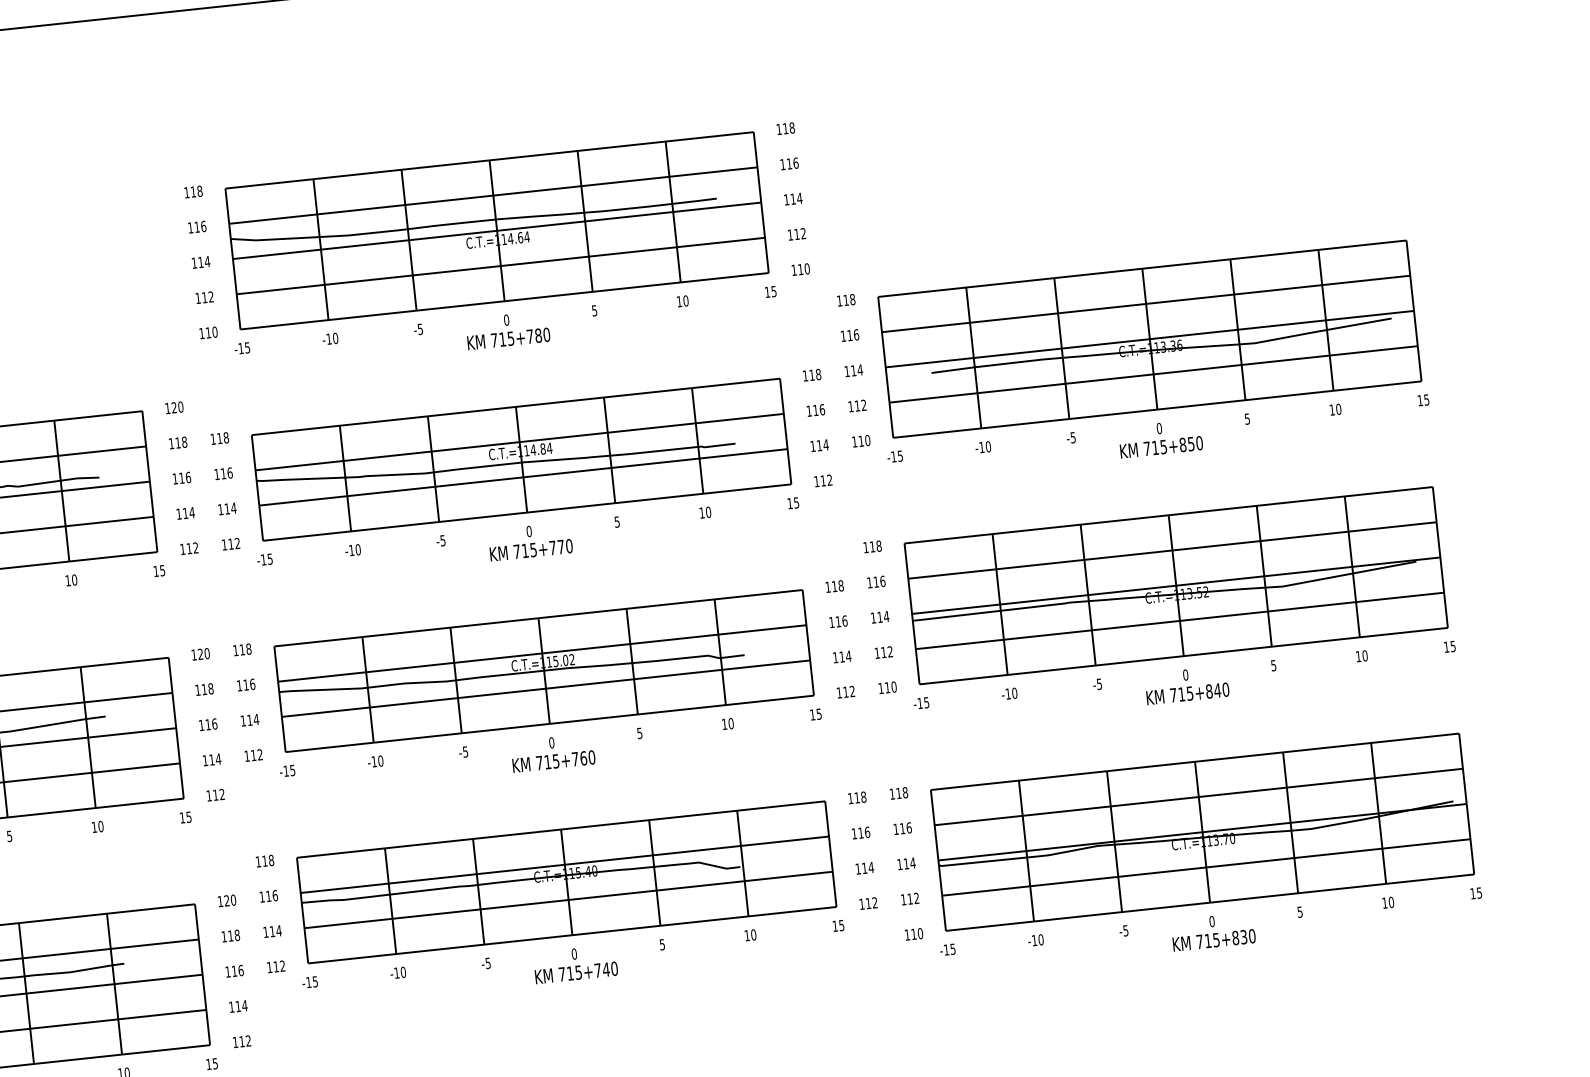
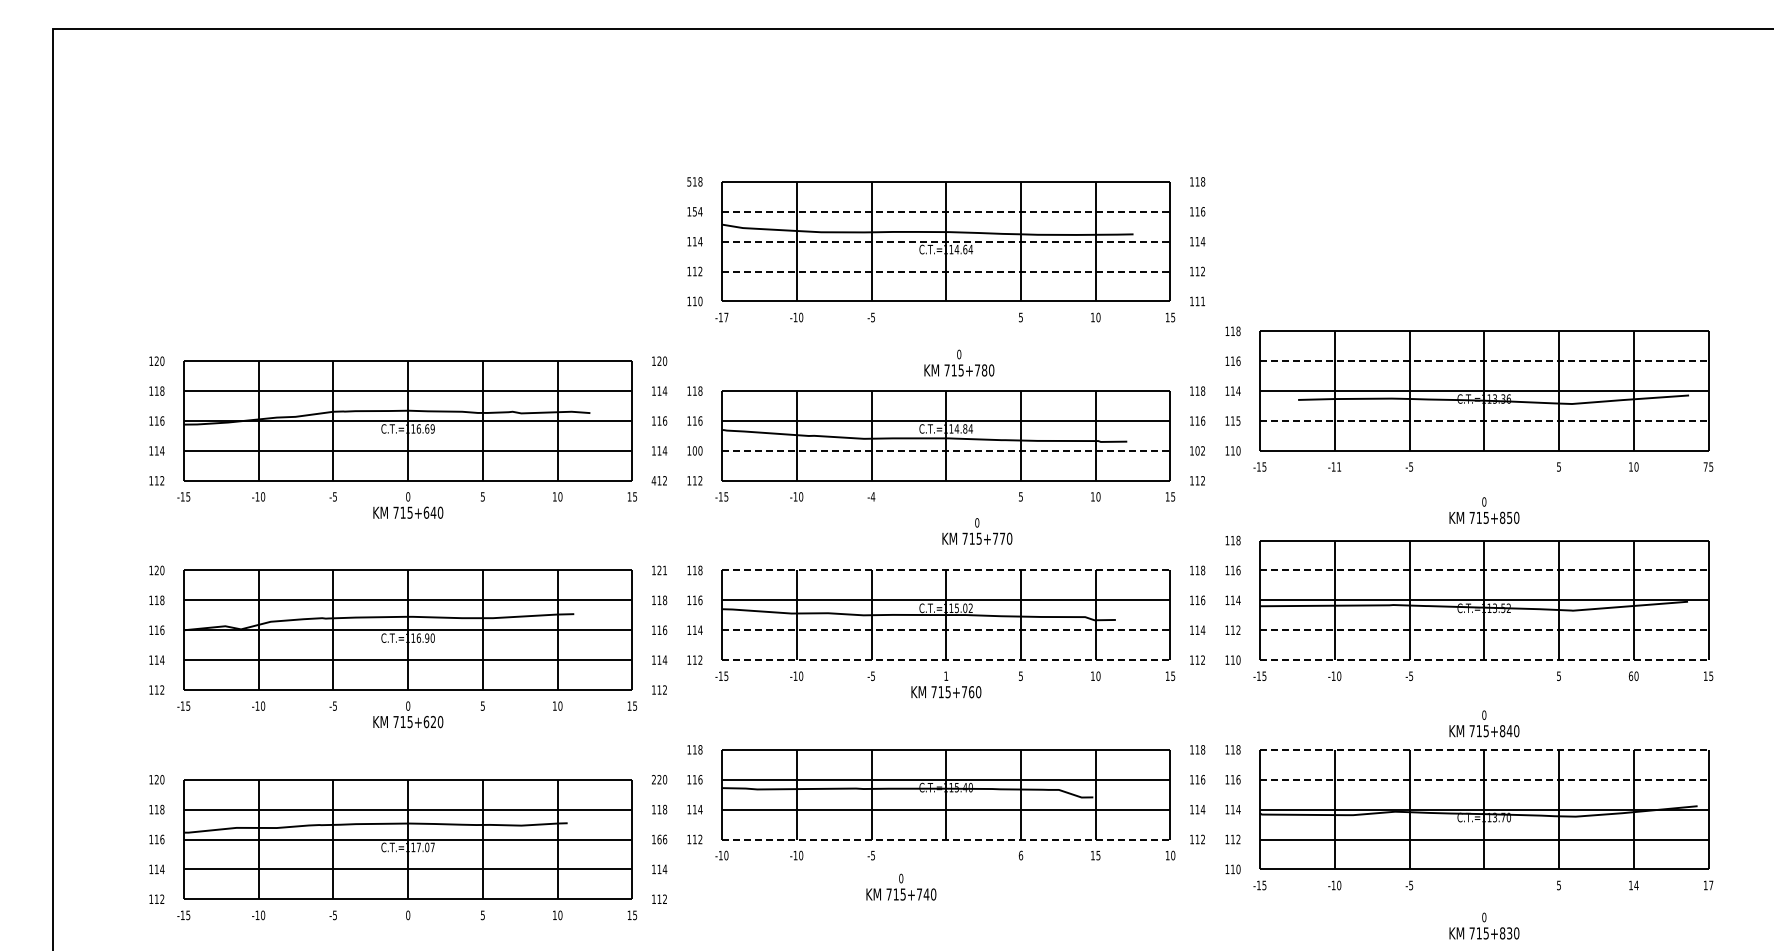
text: (187, 192) -> (689, 181), 118 -> 518
line: (493, 195) -> (946, 211), solid -> dashed
text: (200, 226) -> (697, 211), 116 -> 154
line: (497, 230) -> (946, 241), solid -> dashed
line: (501, 265) -> (946, 271), solid -> dashed
text: (807, 268) -> (1203, 301), 110 -> 111
line: (1146, 304) -> (1484, 361), solid -> dashed
text: (507, 329) -> (959, 362), moved
text: (247, 347) -> (726, 317), -15 -> -17
line: (1153, 374) -> (1484, 421), solid -> dashed
text: (1419, 400) -> (1705, 466), 15 -> 75
text: (863, 404) -> (1238, 420), 112 -> 115
text: (1160, 438) -> (1484, 510), moved
text: (183, 441) -> (664, 390), 118 -> 114
text: (822, 444) -> (1200, 450), 114 -> 102
text: (988, 446) -> (1339, 466), -10 -> -11
line: (523, 476) -> (946, 450), solid -> dashed
text: (230, 508) -> (697, 450), 114 -> 100
text: (442, 540) -> (872, 496), -5 -> -4
text: (530, 541) -> (977, 531), moved
text: (182, 549) -> (653, 480), 112 -> 412
line: (1172, 550) -> (1484, 570), solid -> dashed
line: (538, 618) -> (946, 570), solid -> dashed
line: (1180, 621) -> (1484, 630), solid -> dashed
text: (207, 653) -> (665, 570), 120 -> 121
text: (1357, 655) -> (1630, 675), 10 -> 60
line: (1183, 656) -> (1484, 660), solid -> dashed
text: (1187, 684) -> (1484, 723), moved
line: (546, 688) -> (946, 630), solid -> dashed
line: (550, 724) -> (946, 660), solid -> dashed
text: (552, 741) -> (946, 675), 0 -> 1
line: (1195, 761) -> (1484, 749), solid -> dashed
line: (1198, 796) -> (1484, 779), solid -> dashed
text: (1479, 893) -> (1711, 885), 15 -> 17
text: (219, 901) -> (653, 779), 120 -> 220
text: (1391, 902) -> (1636, 885), 10 -> 14
text: (842, 925) -> (1173, 855), 15 -> 10
text: (1213, 931) -> (1484, 925), moved
text: (753, 934) -> (1098, 855), 10 -> 15
line: (572, 935) -> (946, 839), solid -> dashed
text: (661, 944) -> (1020, 855), 5 -> 6
text: (575, 963) -> (901, 886), moved
text: (234, 971) -> (659, 839), 116 -> 166
text: (315, 981) -> (726, 855), -15 -> -10

